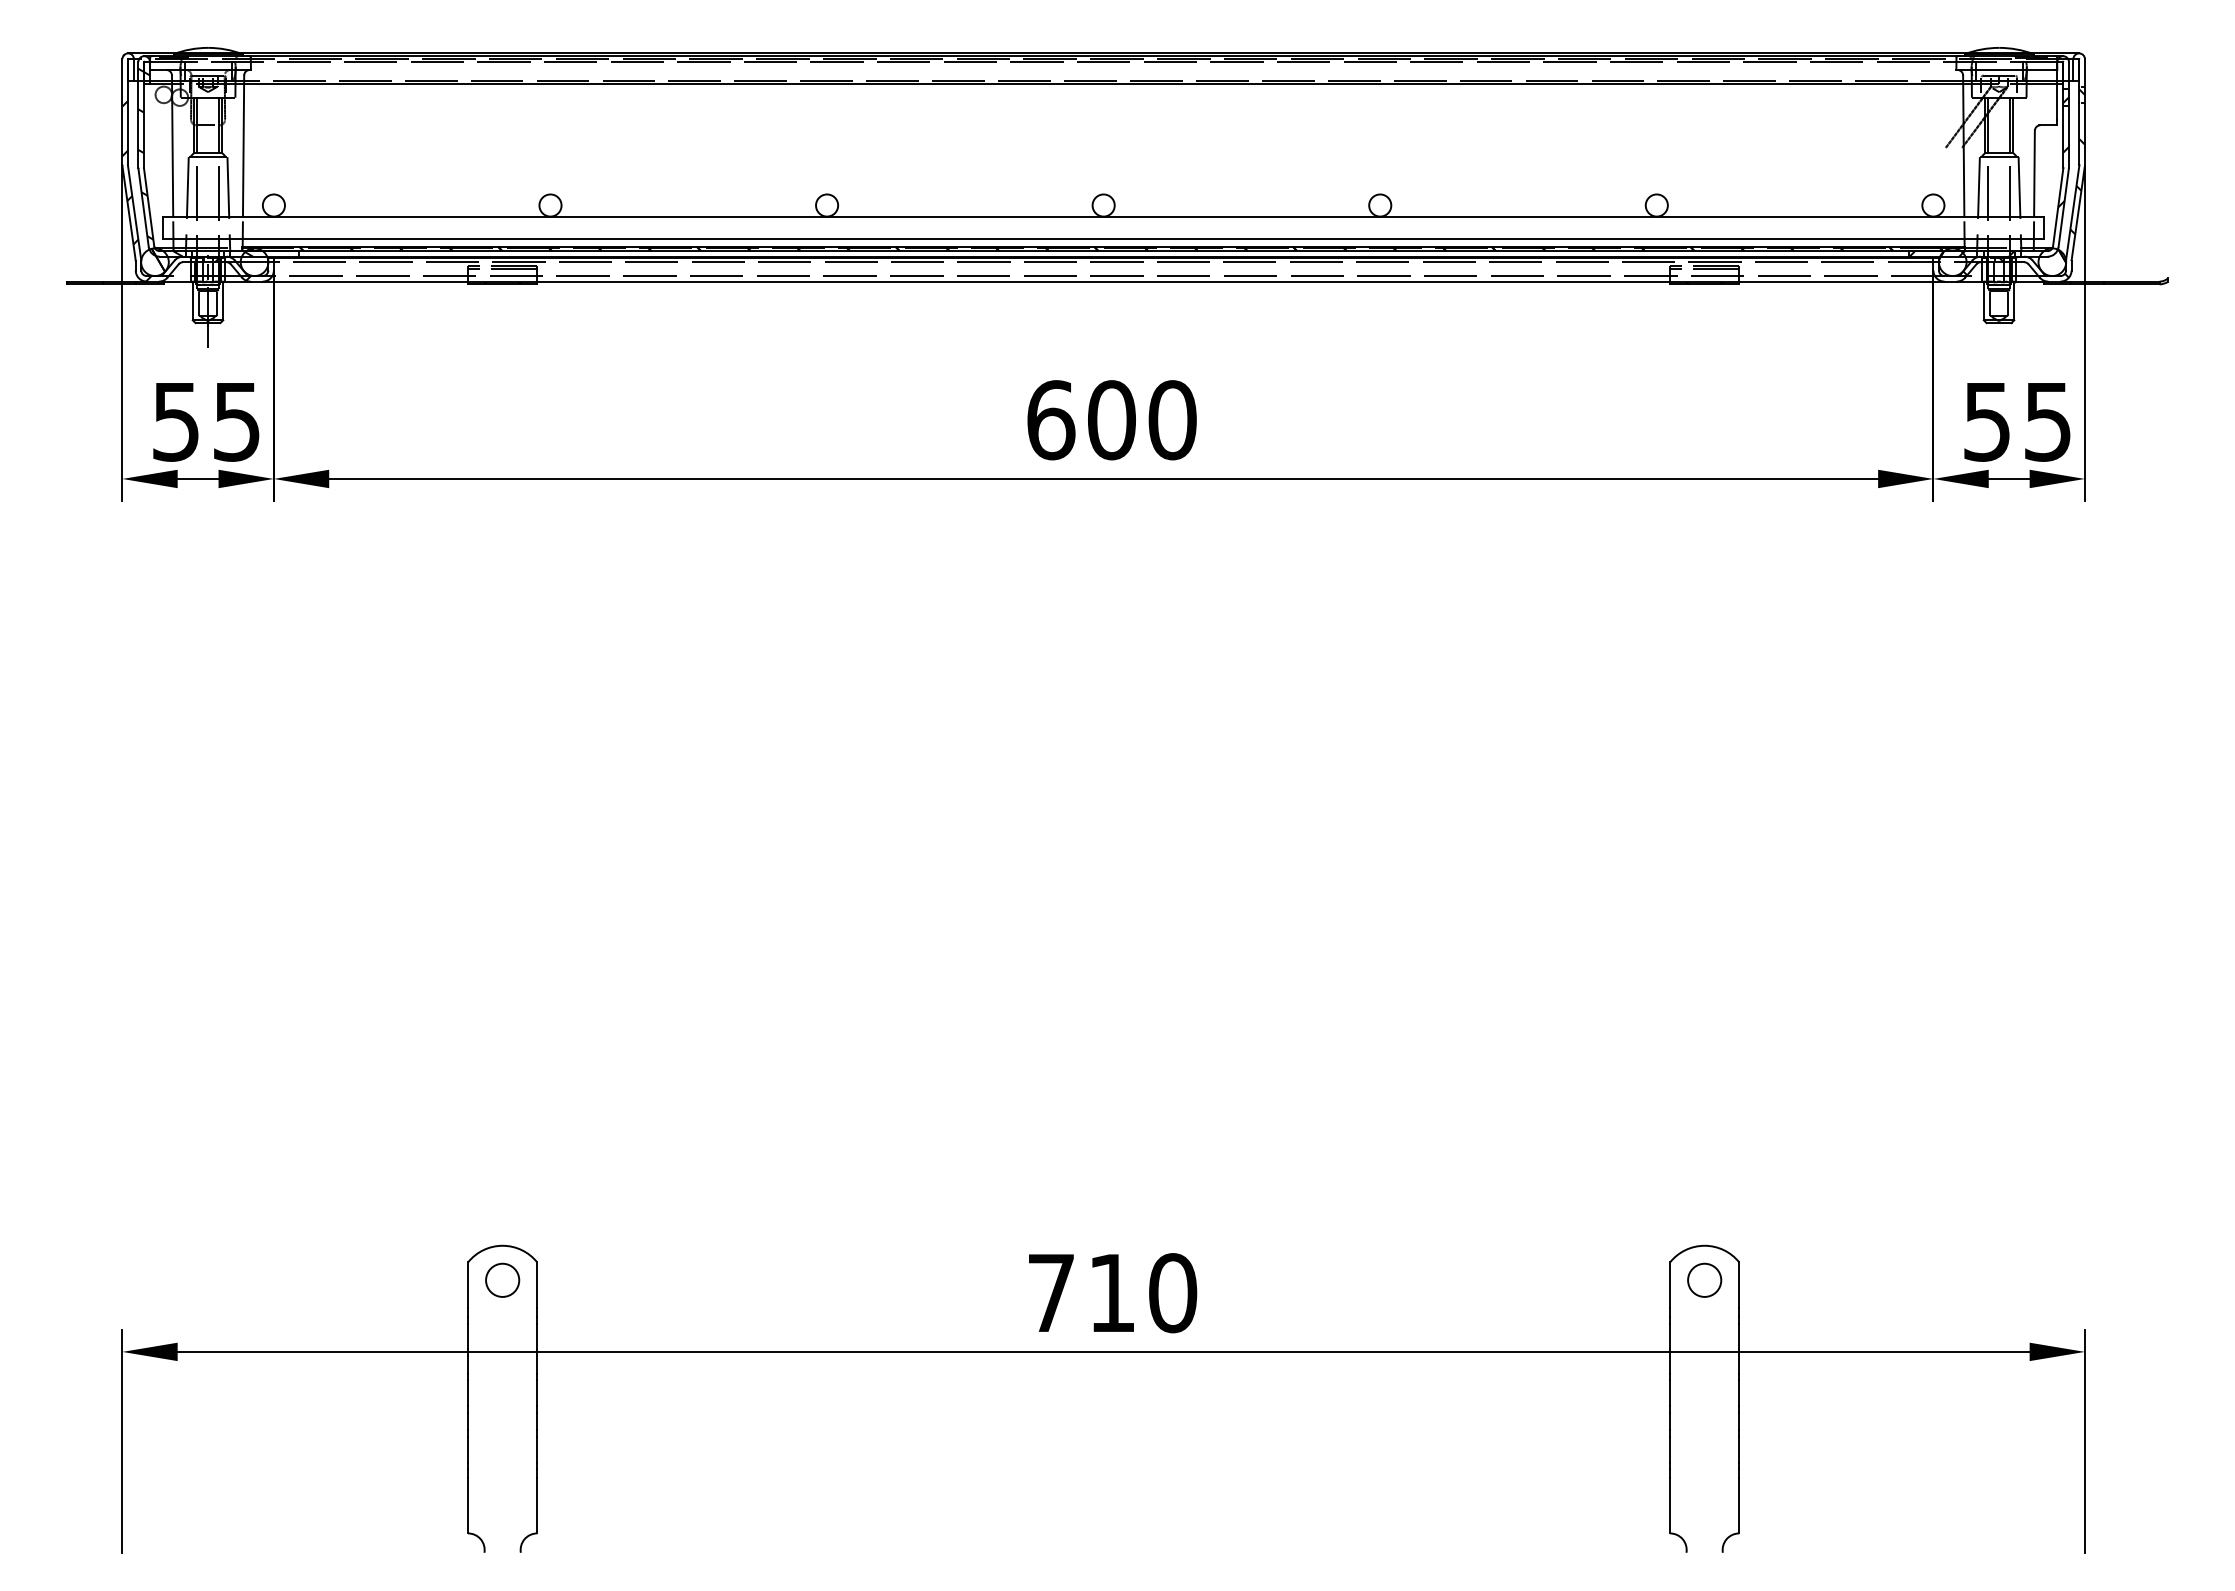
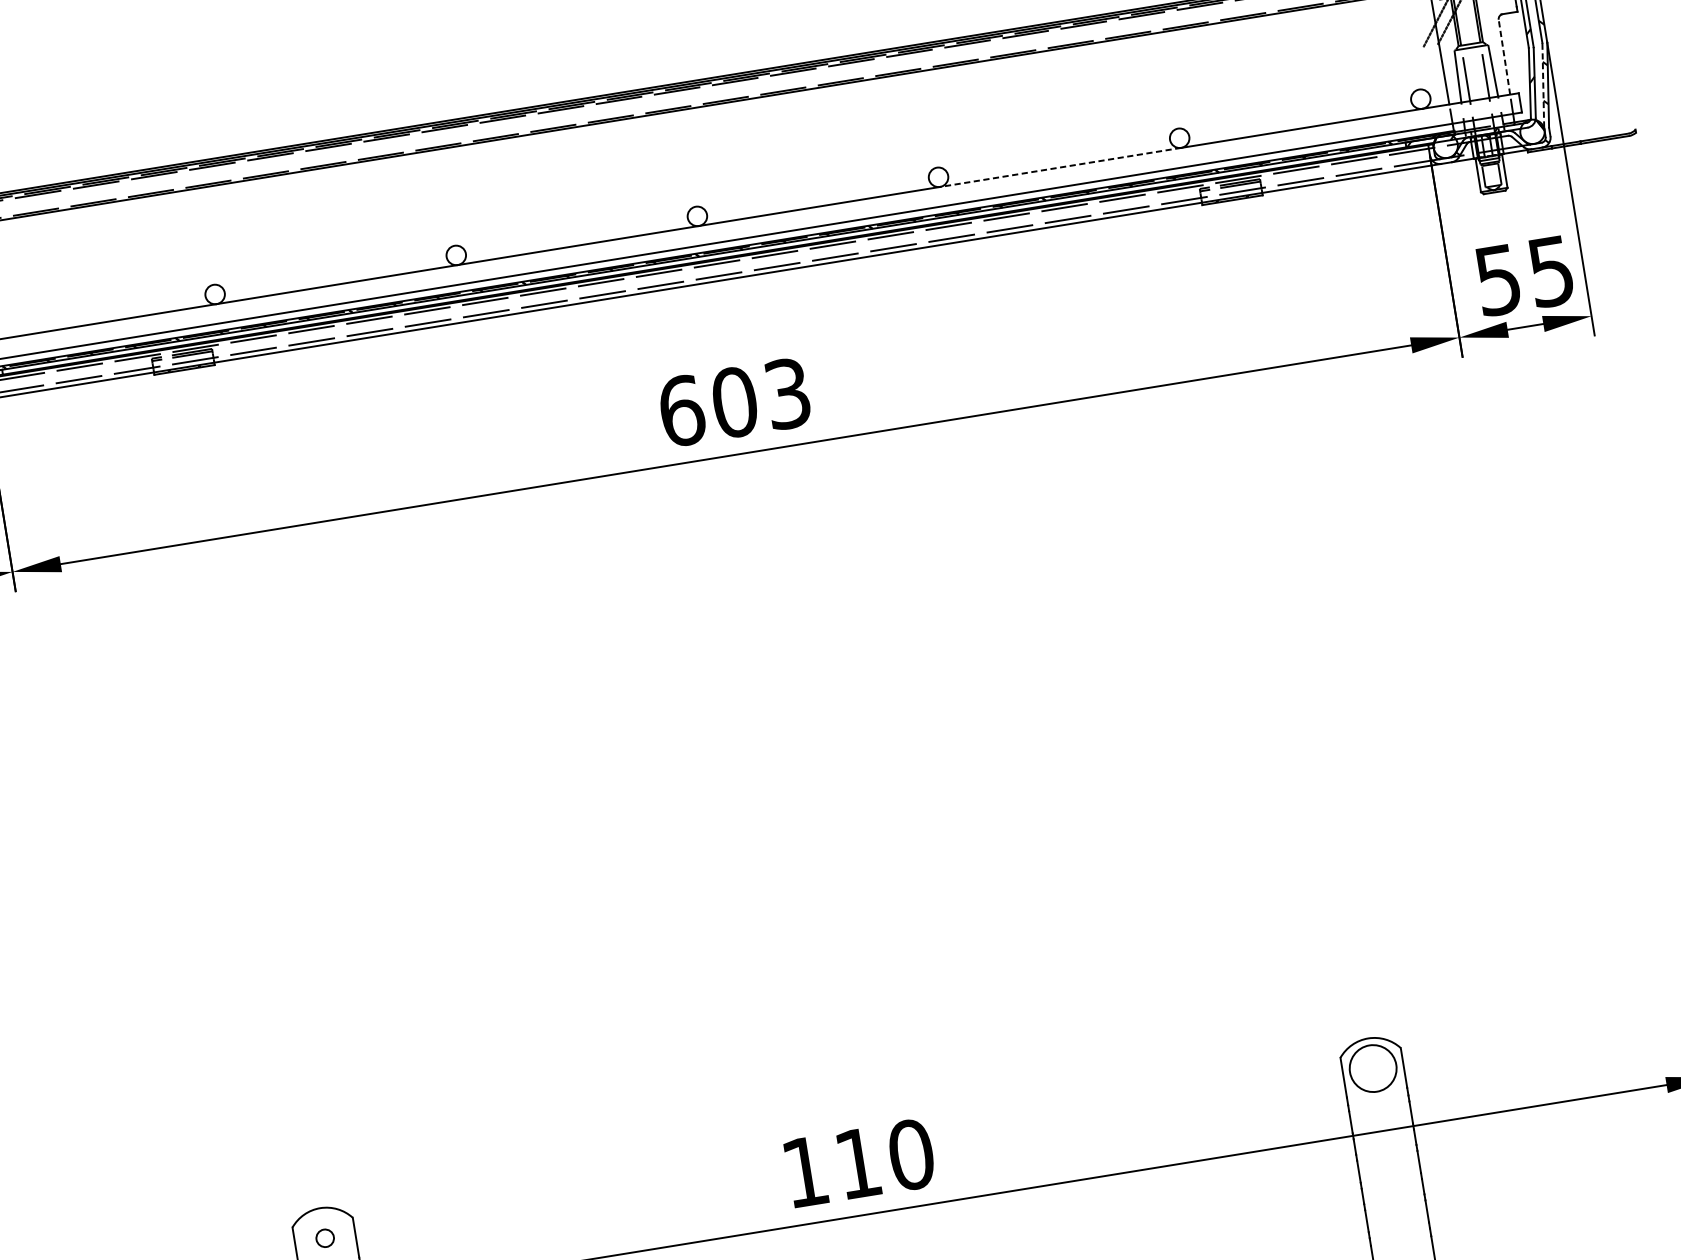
line: (2034, 173) -> (1504, 57), solid -> dashed
line: (2072, 212) -> (1543, 85), solid -> dashed
line: (1518, 216) -> (1060, 167), solid -> dashed
text: (1172, 420) -> (787, 394), 600 -> 603
circle: (502, 1279) -> (324, 1237), size x0.6
circle: (1704, 1279) -> (1372, 1067), size x1.6
text: (1051, 1292) -> (805, 1171), 710 -> 110

